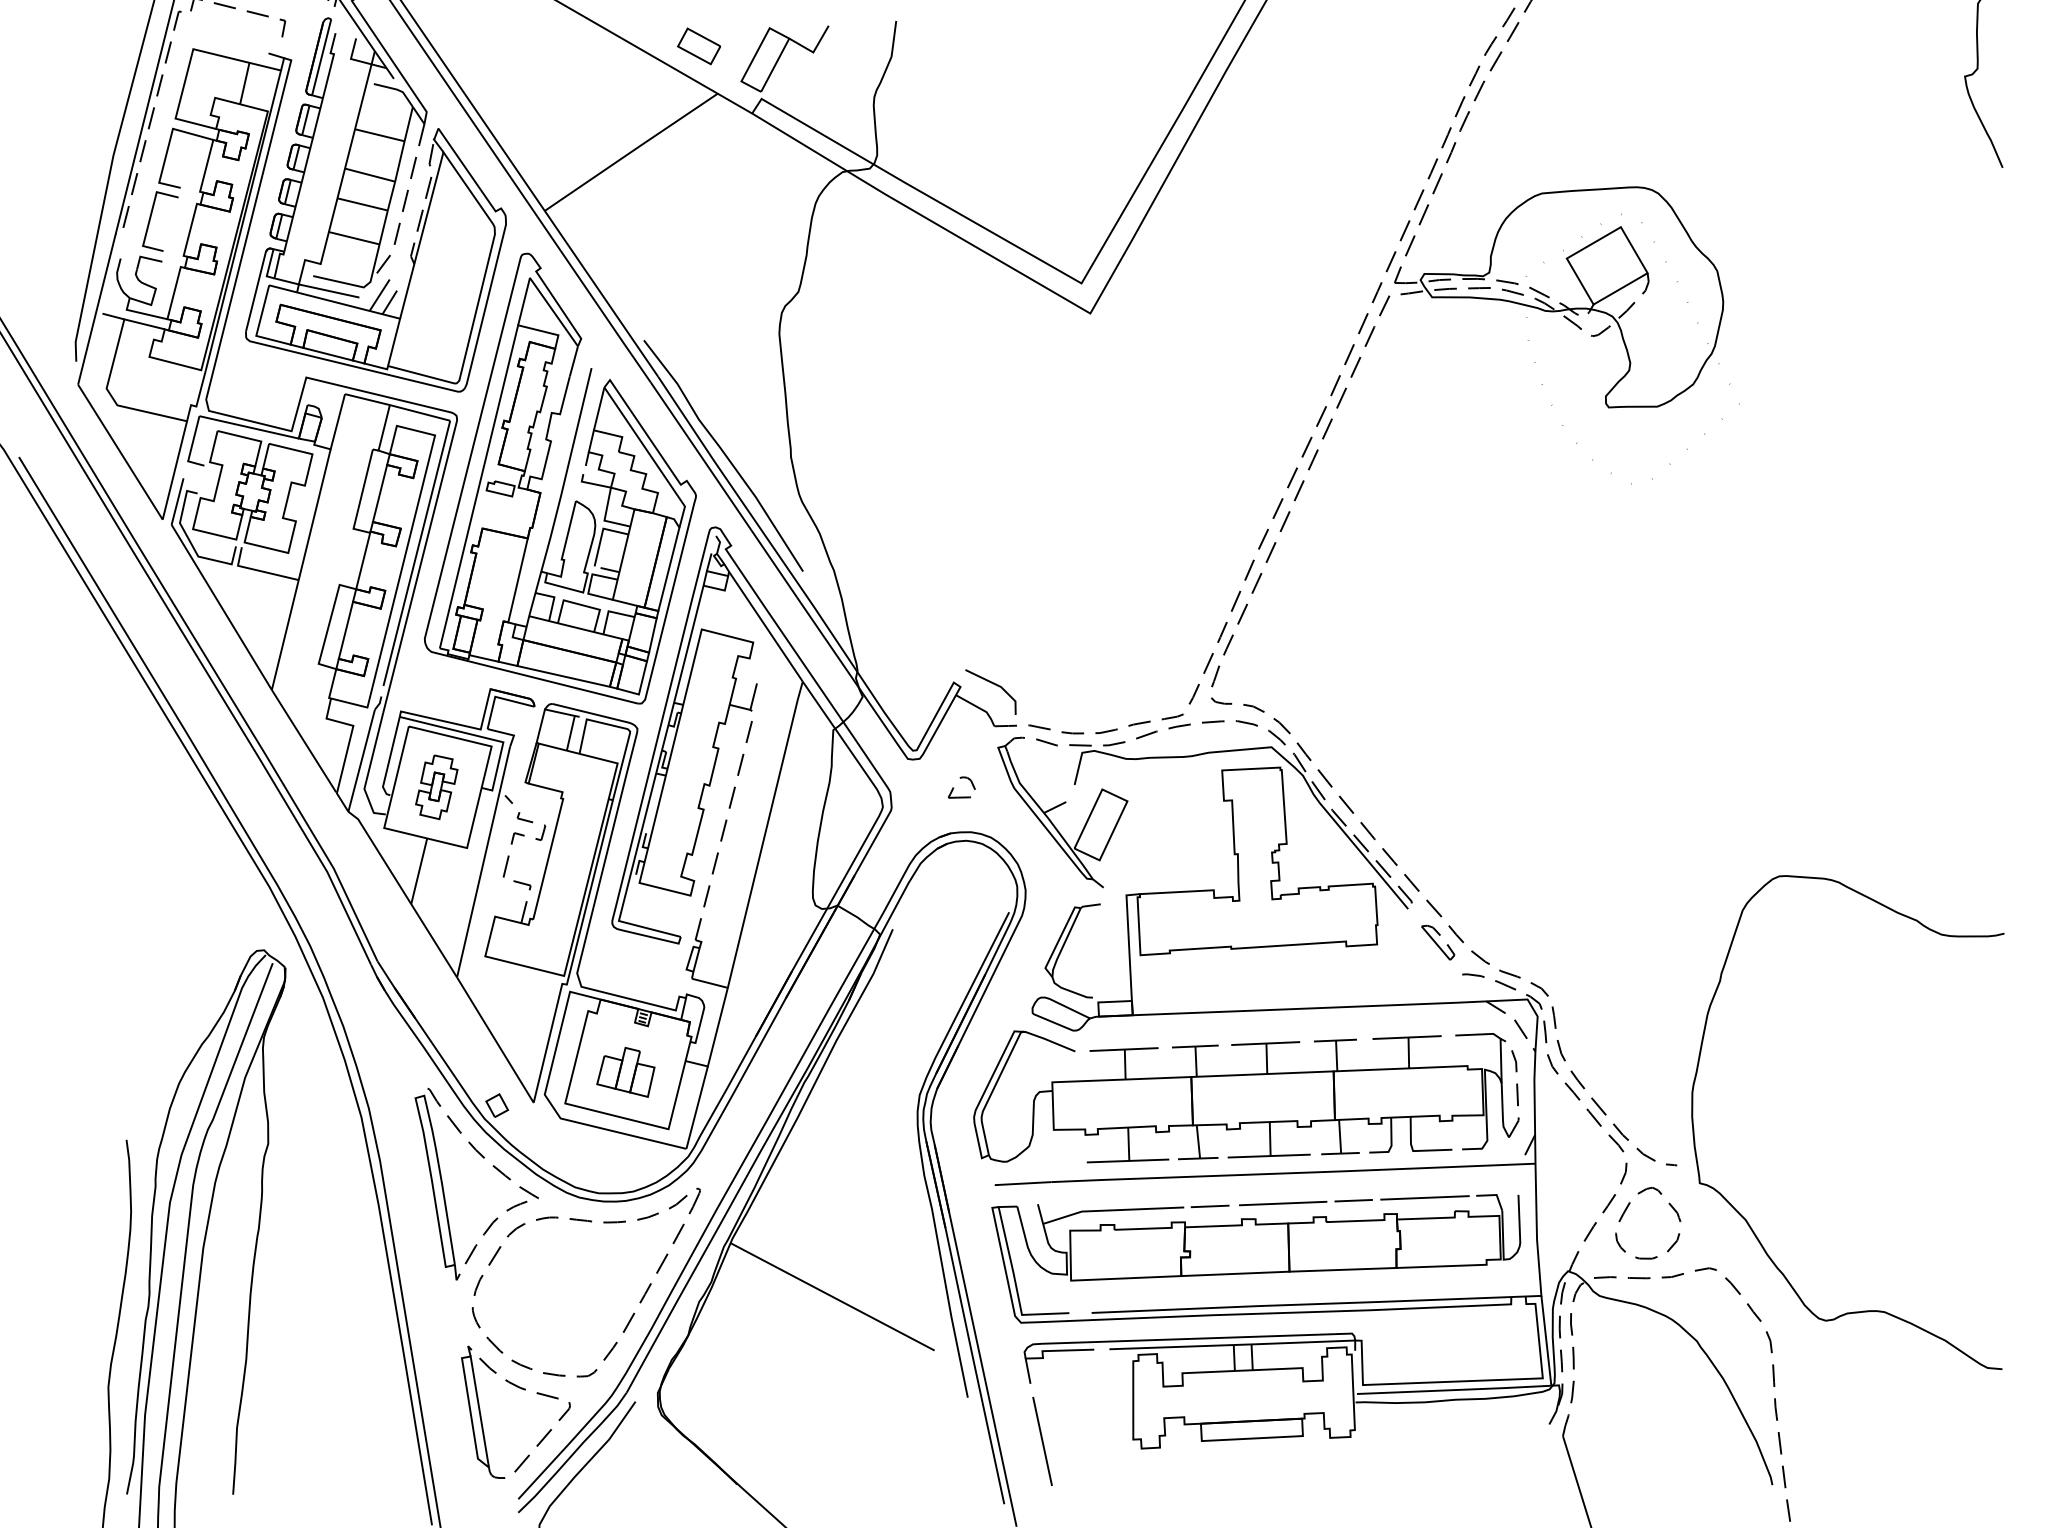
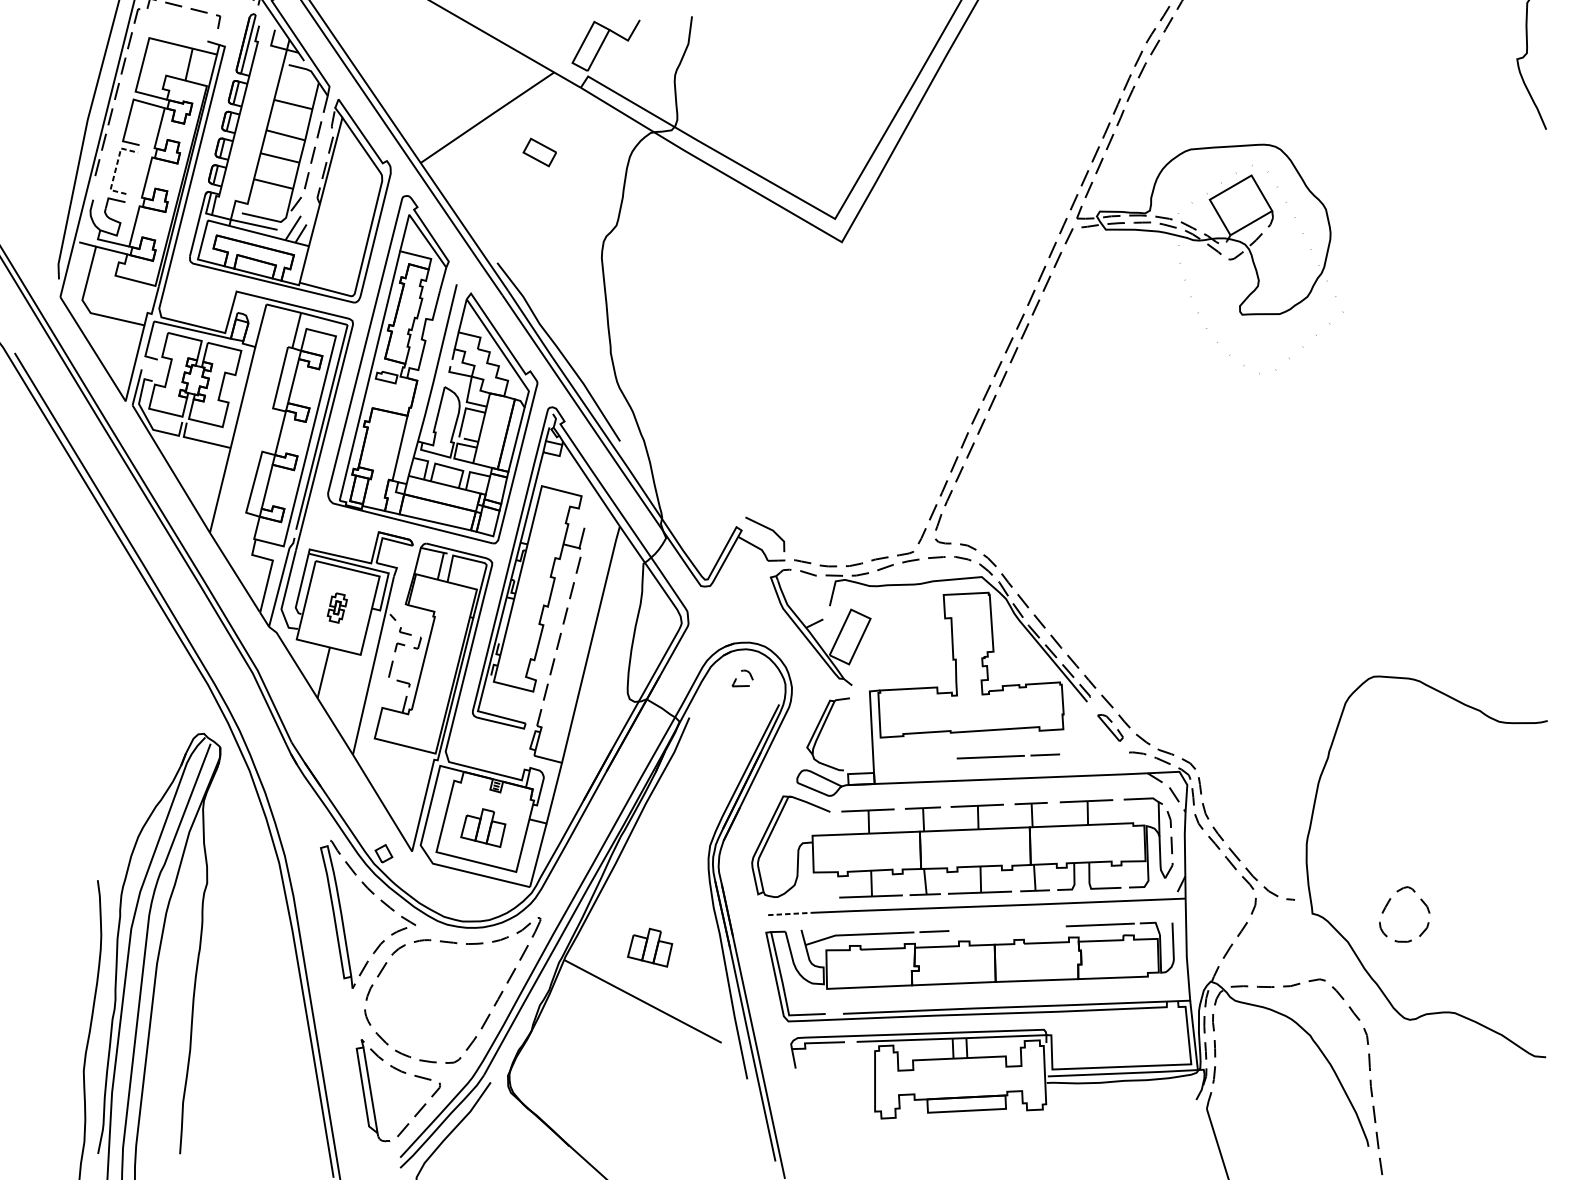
part: (698, 46) -> (539, 152), moved
line: (150, 218) -> (116, 168), solid -> dashed
part: (436, 787) -> (337, 608), size x0.6
part: (954, 788) -> (737, 679), moved
line: (1023, 1183) -> (790, 913), solid -> dashed
line: (1305, 1202) -> (1008, 756), moved
part: (1625, 1212) -> (1387, 906), moved
part: (841, 1226) -> (649, 947), added
line: (1042, 1441) -> (804, 1113), removed

